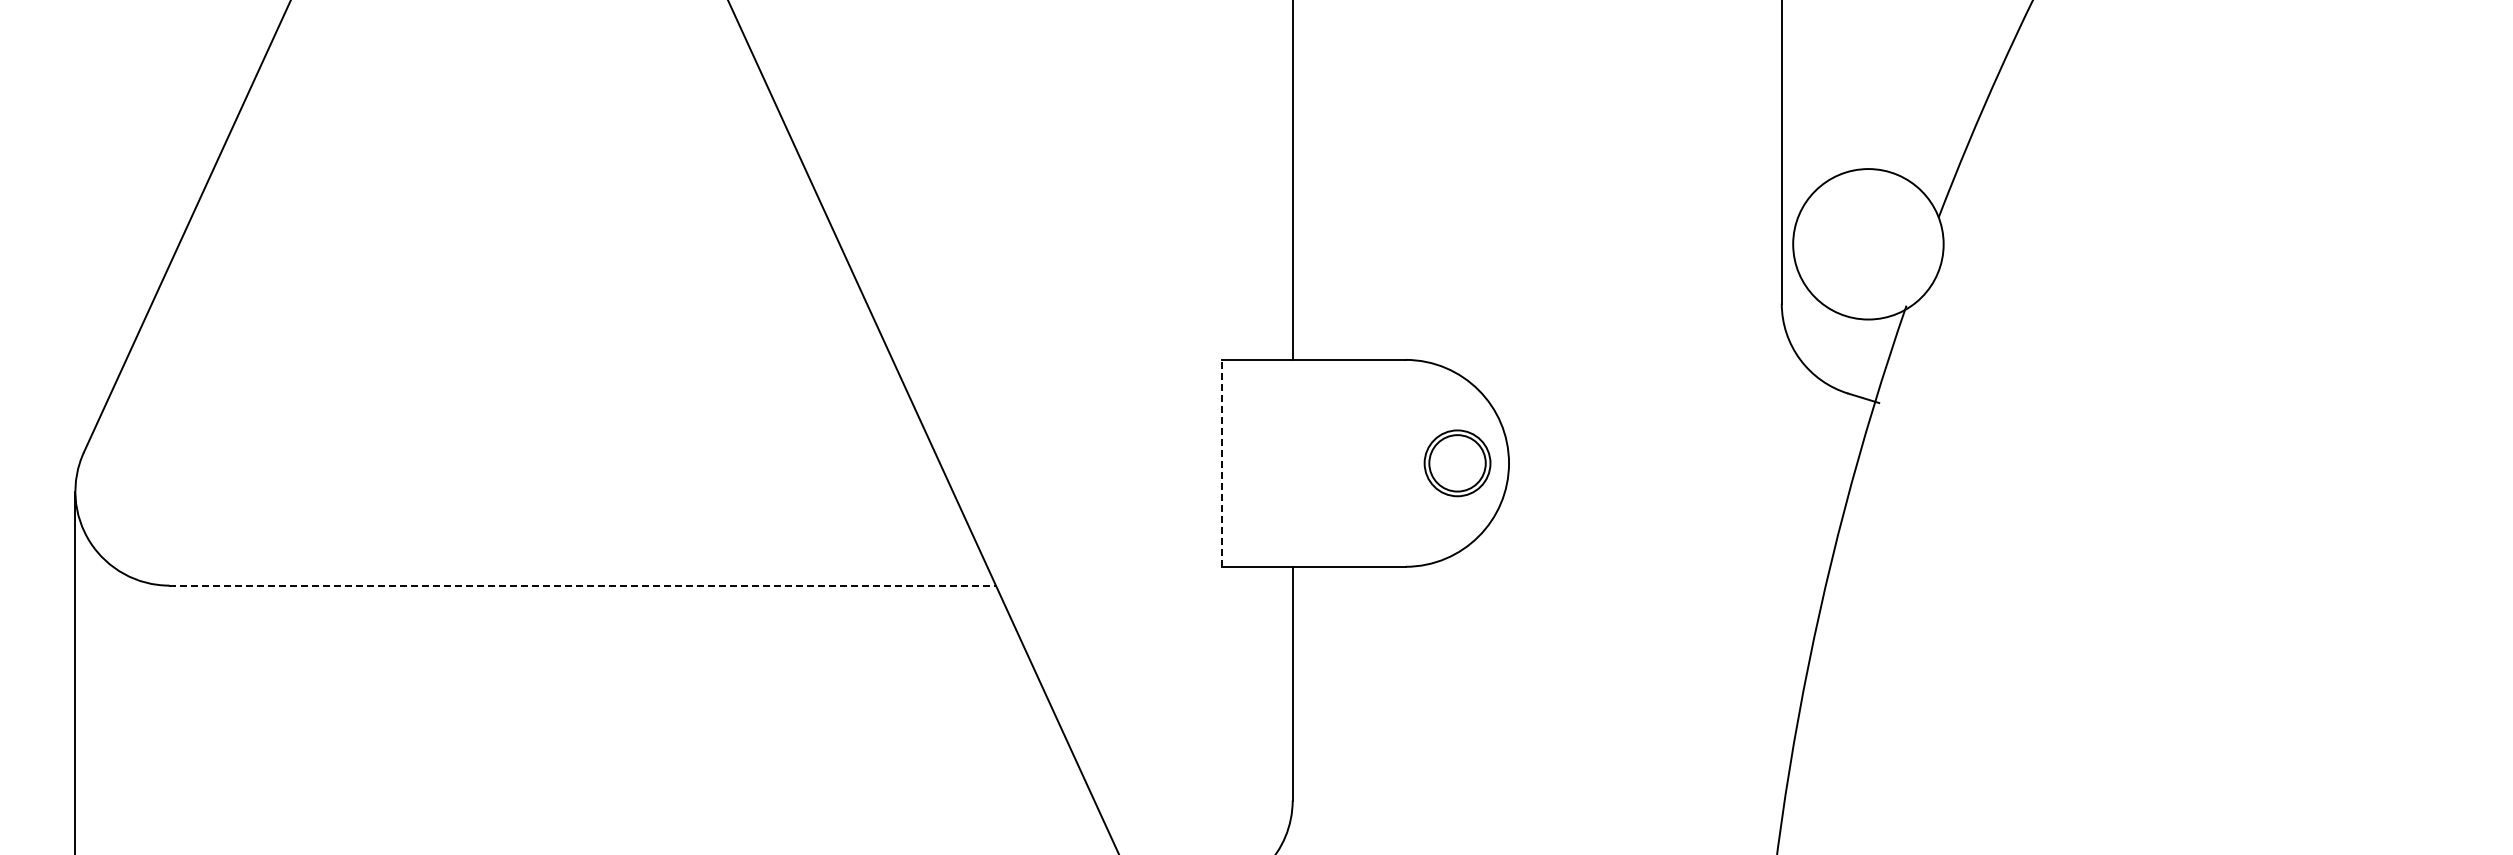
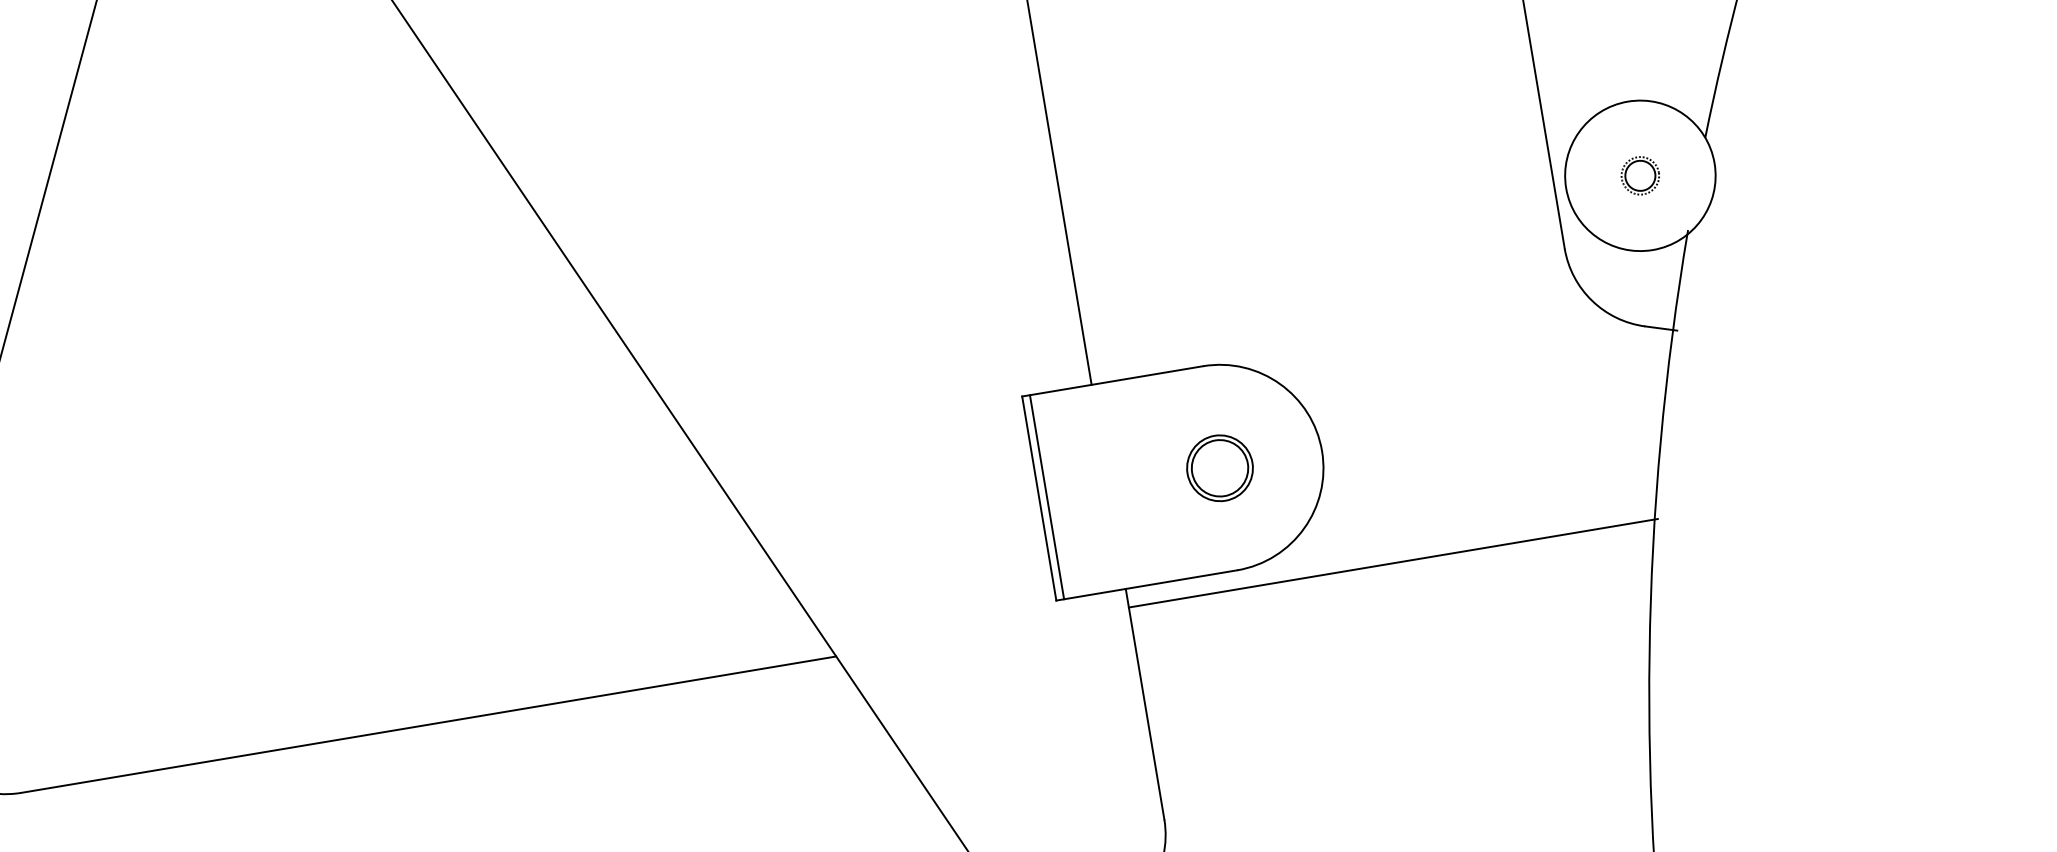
part: (1868, 243) -> (1640, 175), added
line: (1222, 462) -> (1039, 497), dashed -> solid
line: (1230, 462) -> (1047, 496), added
part: (1457, 463) -> (1219, 468), moved
line: (583, 585) -> (429, 724), dashed -> solid
line: (1560, 585) -> (1393, 563), added

